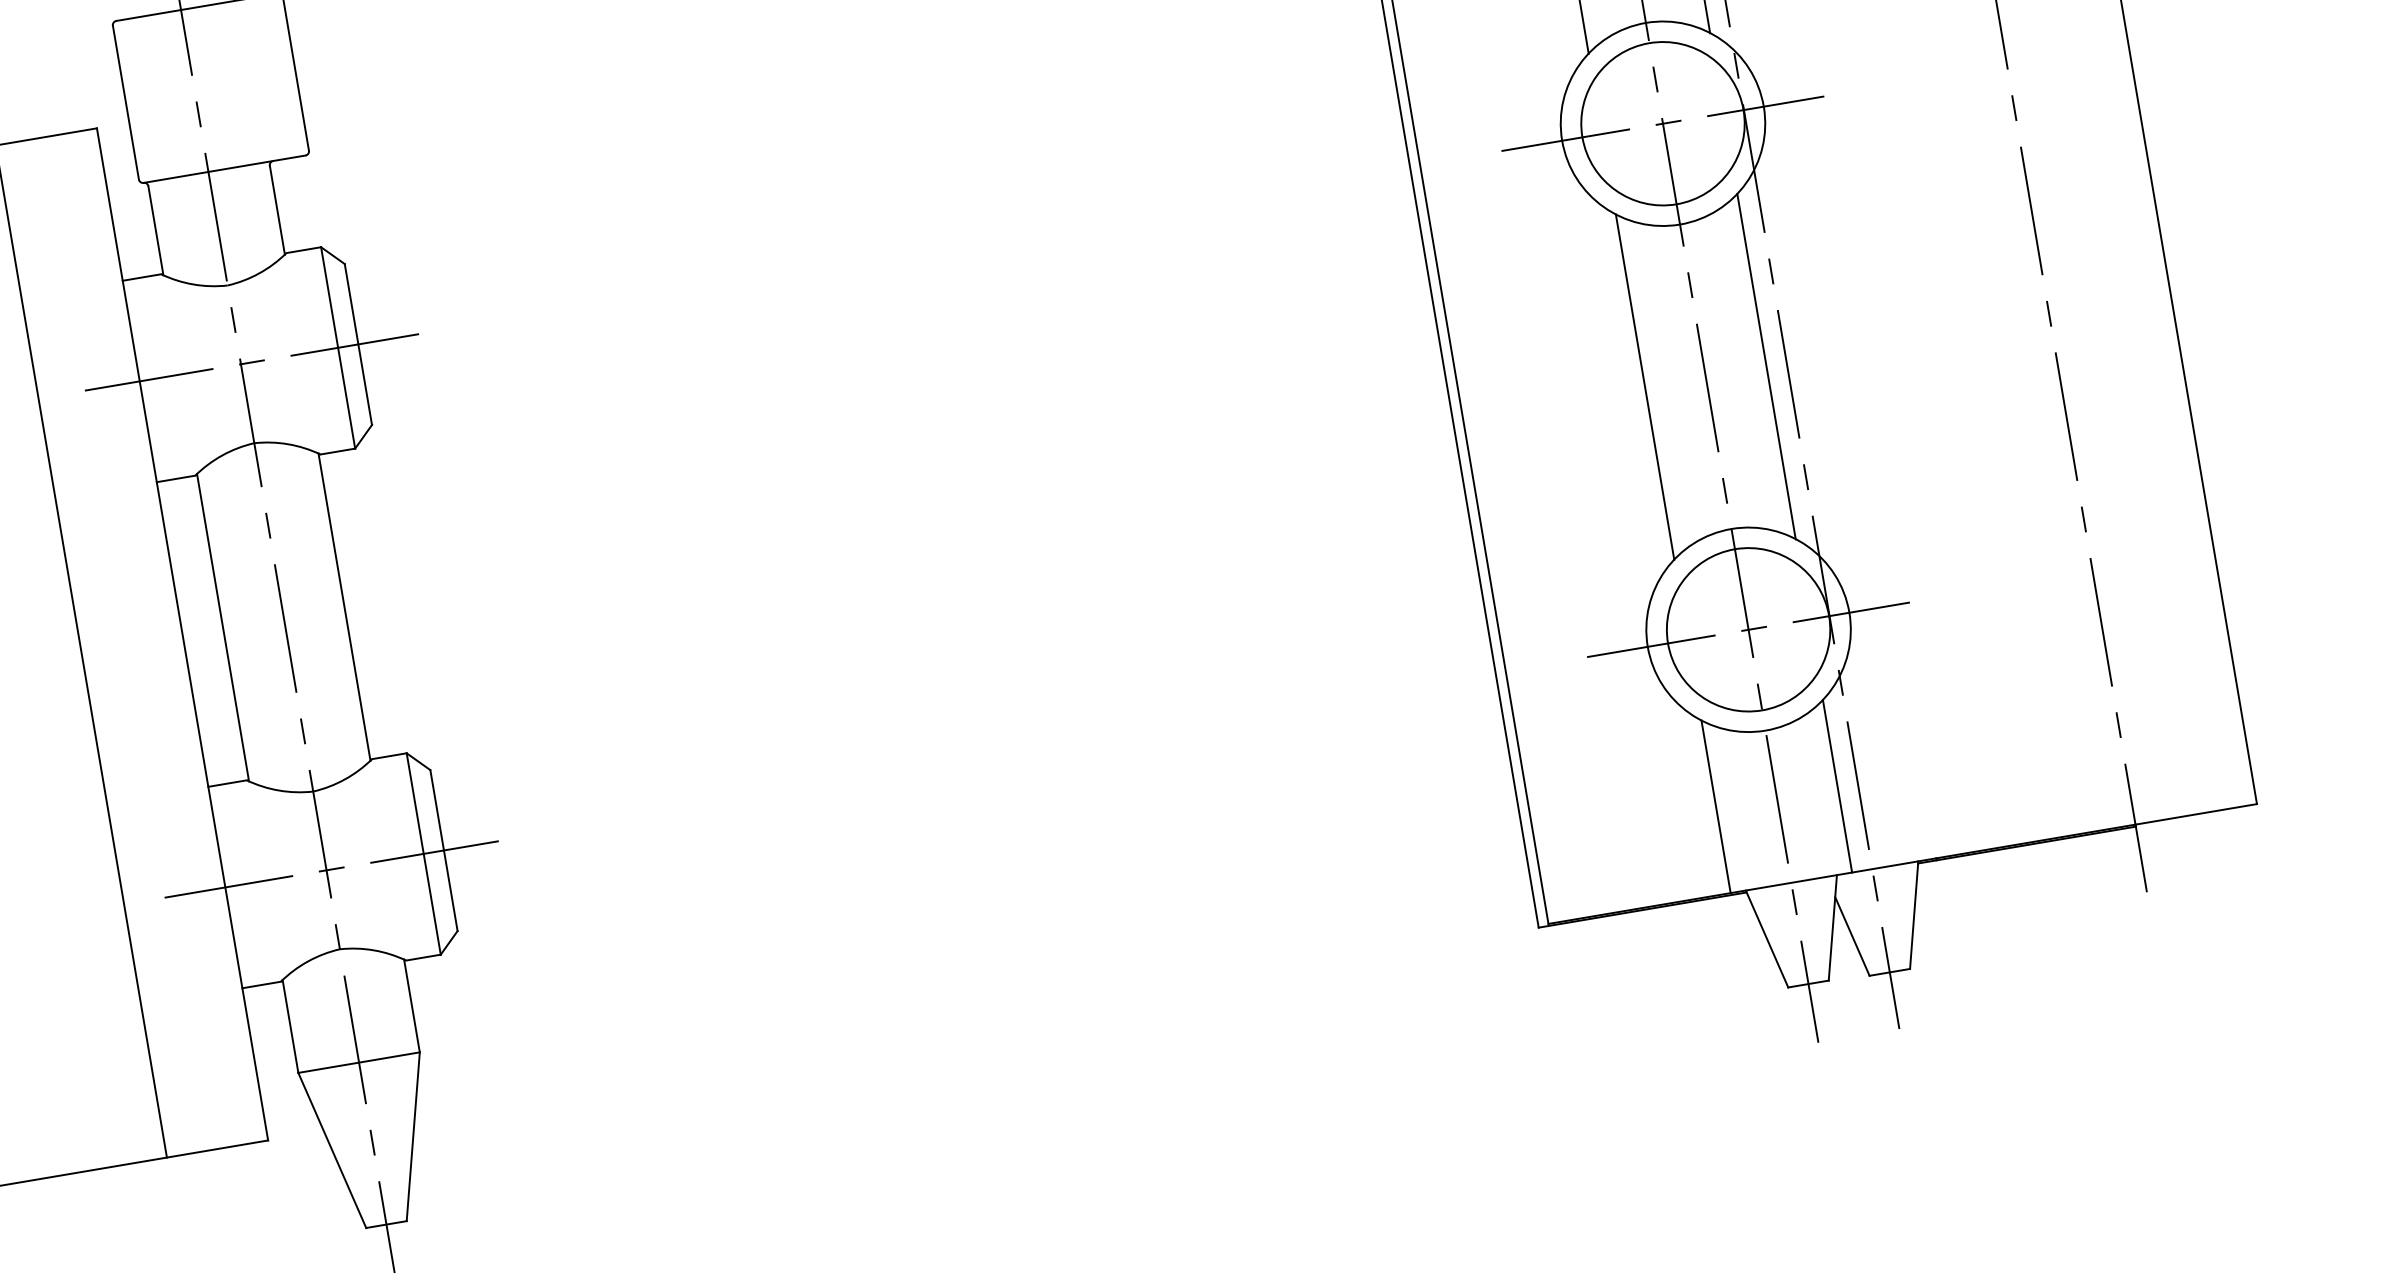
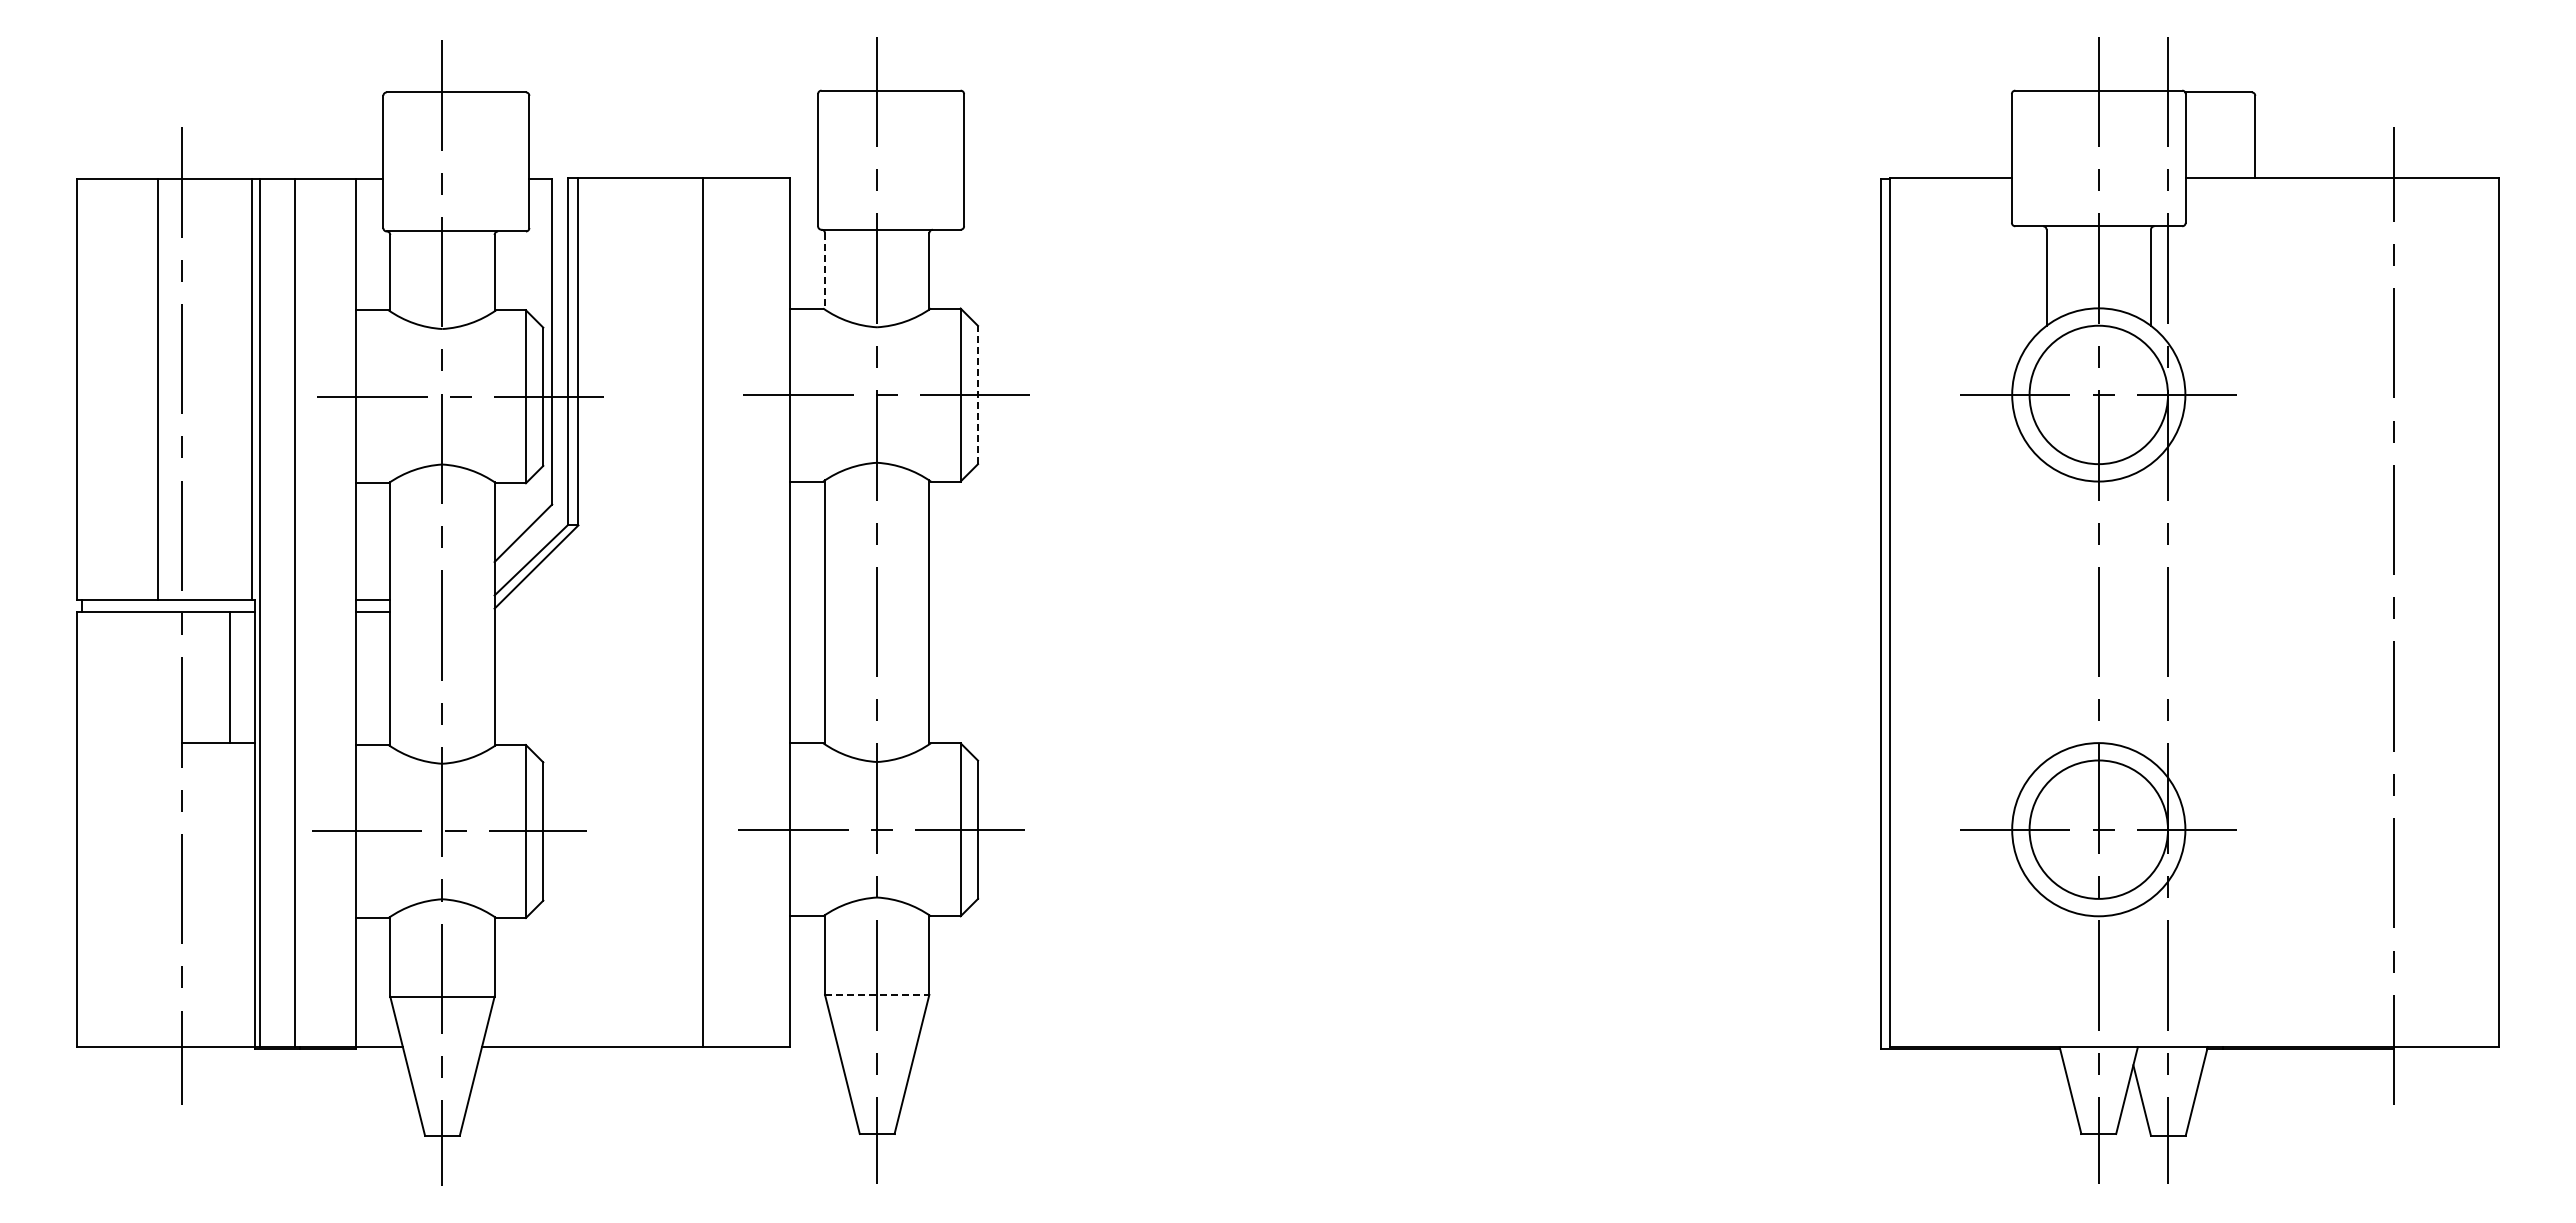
line: (156, 230) -> (825, 271), solid -> dashed
line: (358, 343) -> (978, 394), solid -> dashed
line: (1765, 365) -> (2150, 611), removed
line: (1644, 386) -> (2046, 611), removed
line: (1836, 785) -> (2150, 972), removed
line: (1715, 806) -> (2046, 972), removed
line: (359, 1062) -> (877, 994), solid -> dashed

